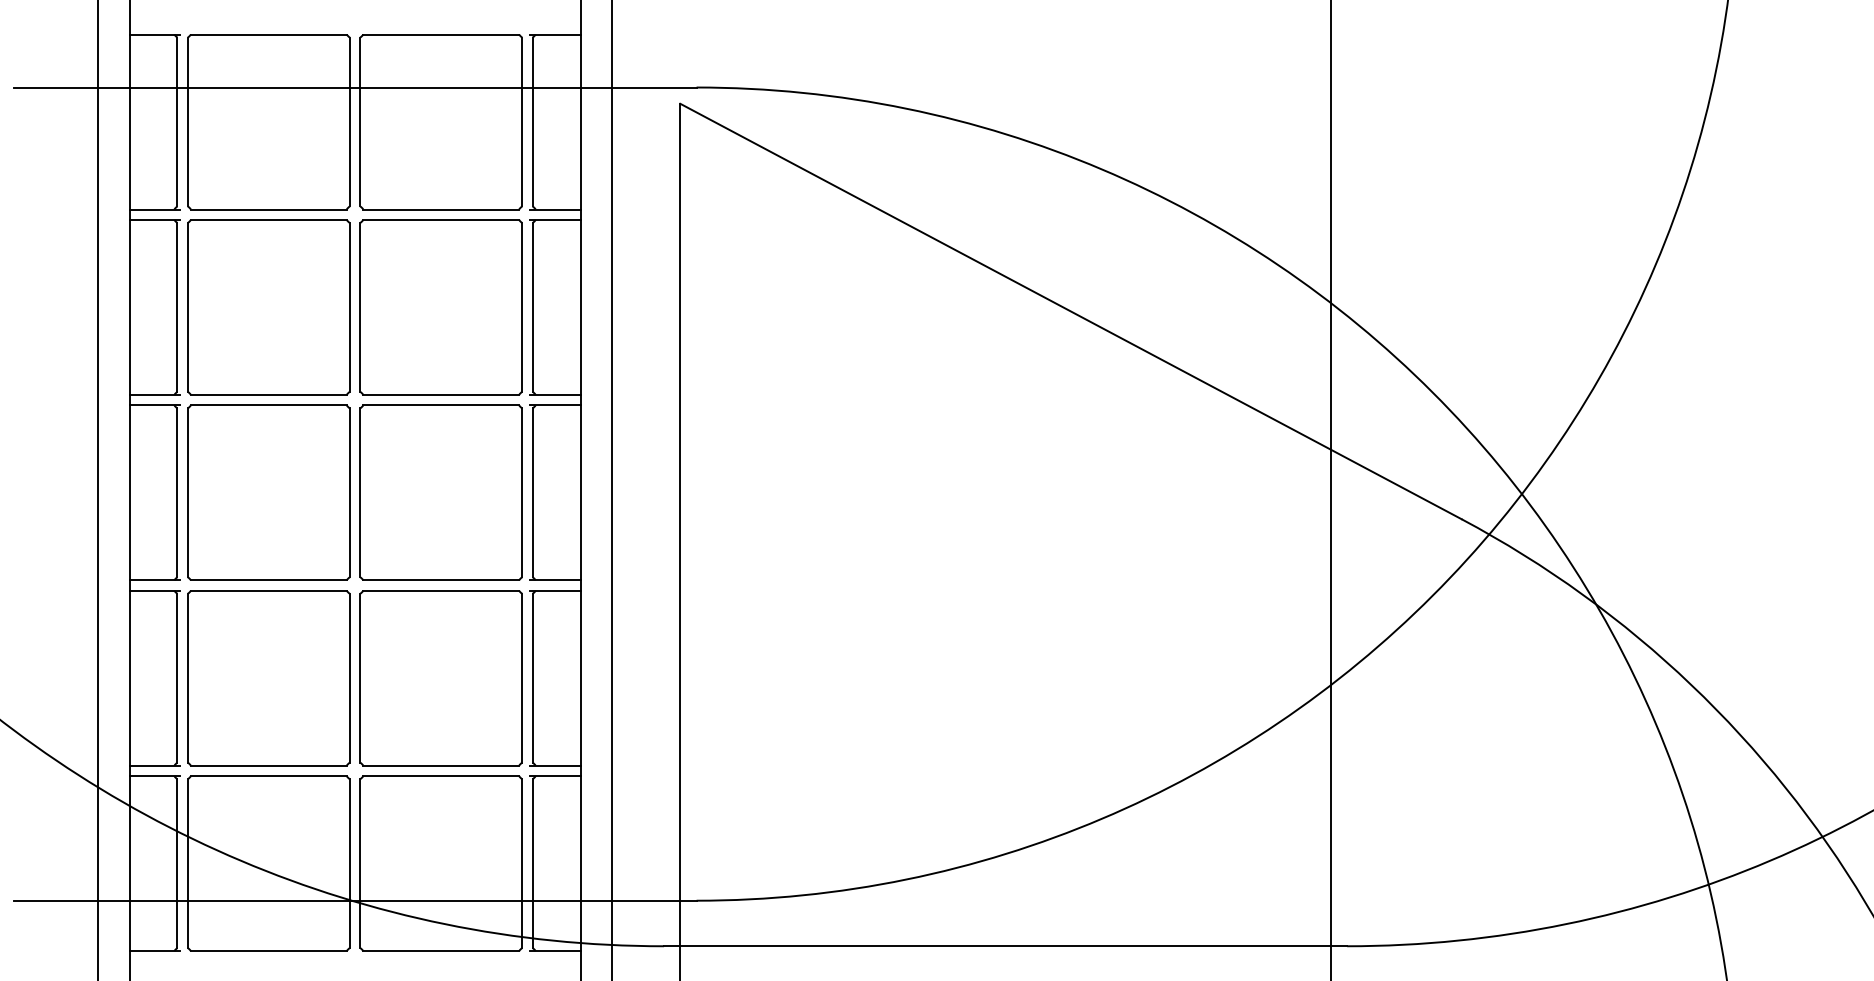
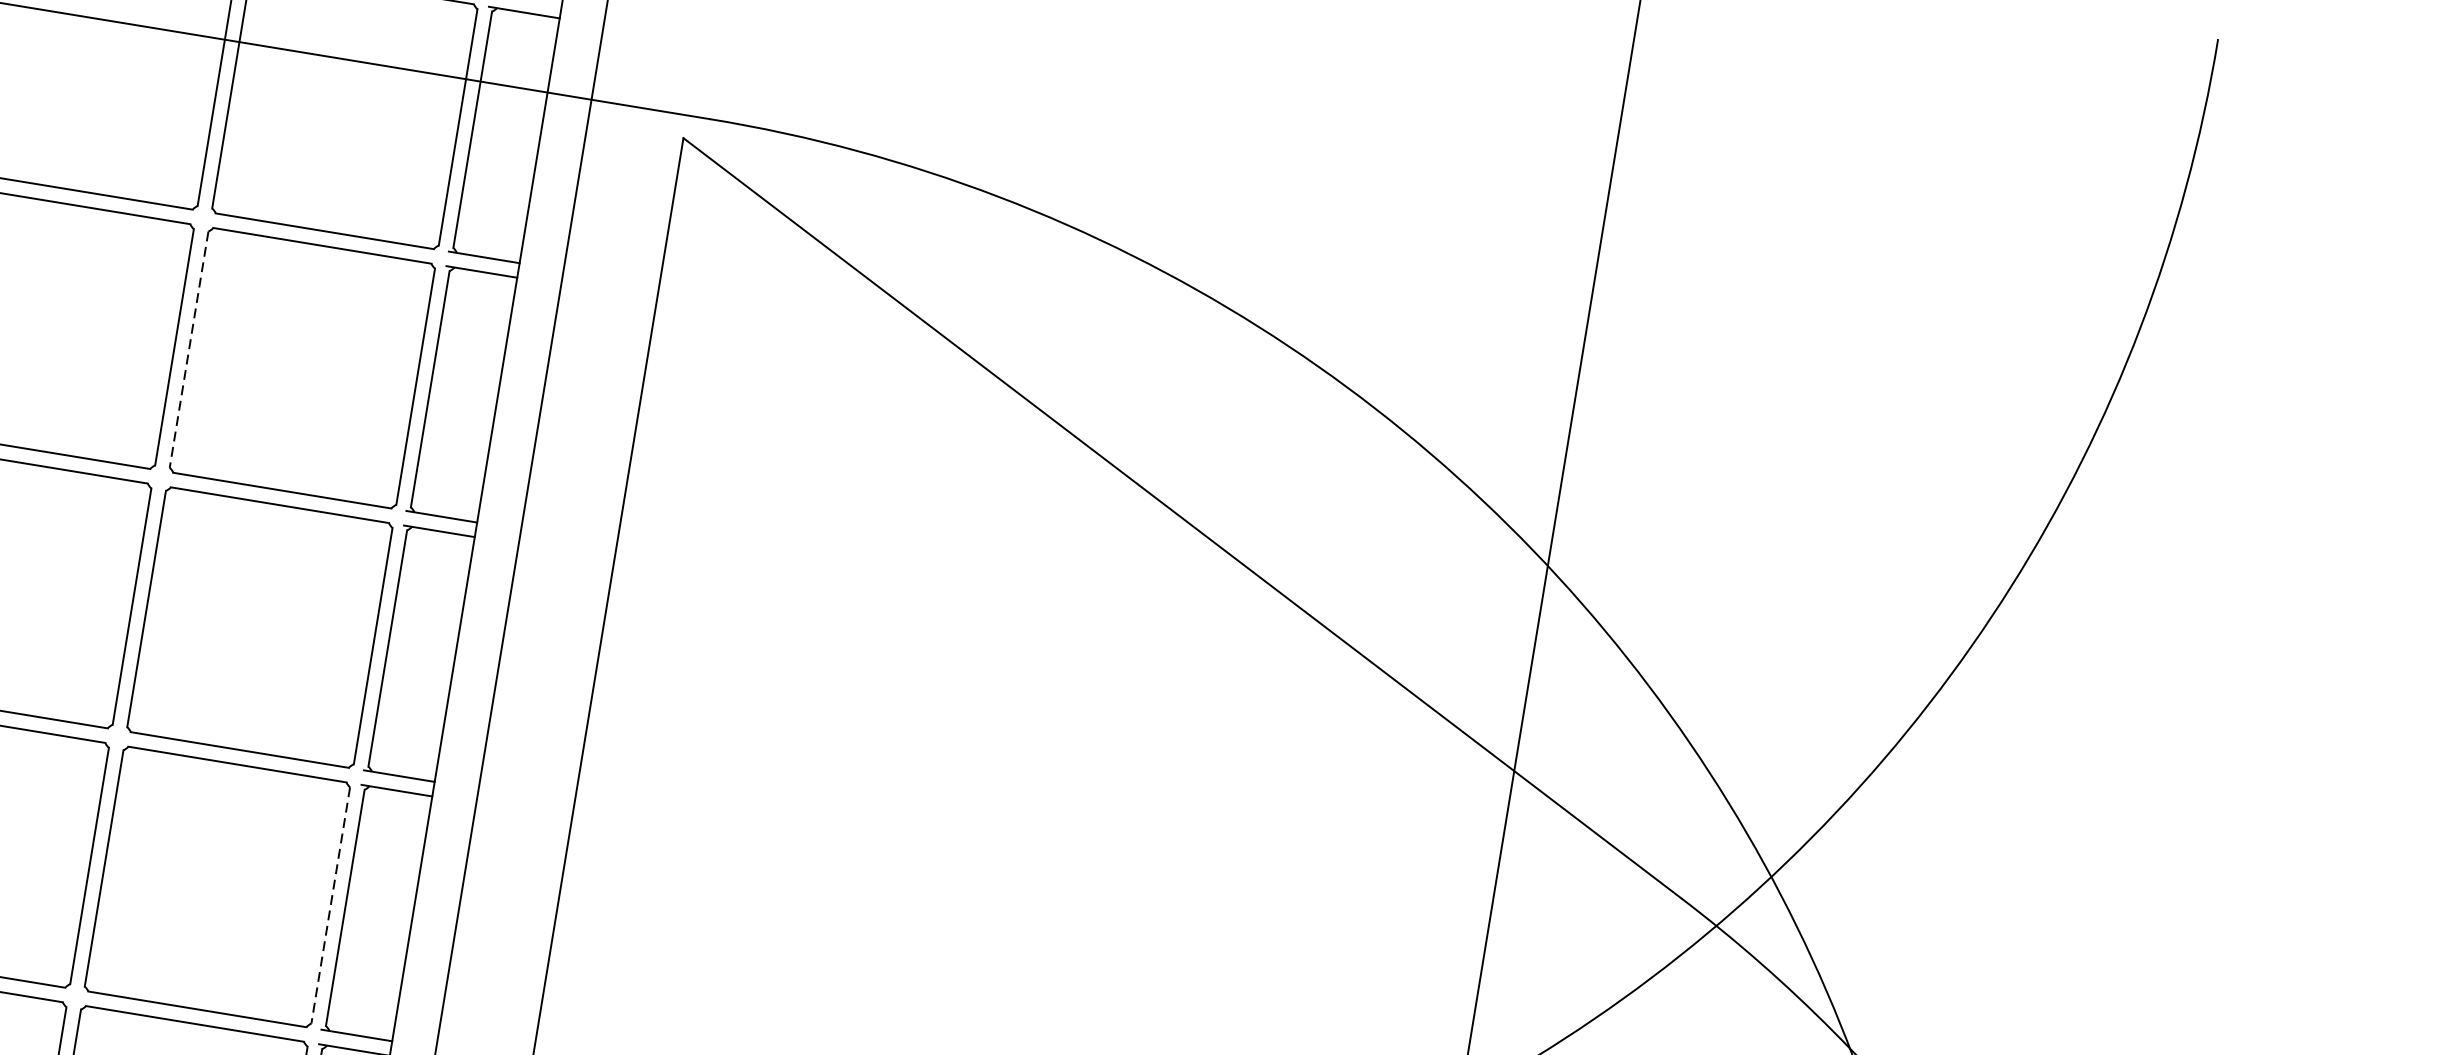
line: (360, 307) -> (189, 349), solid -> dashed
line: (522, 678) -> (331, 905), solid -> dashed

